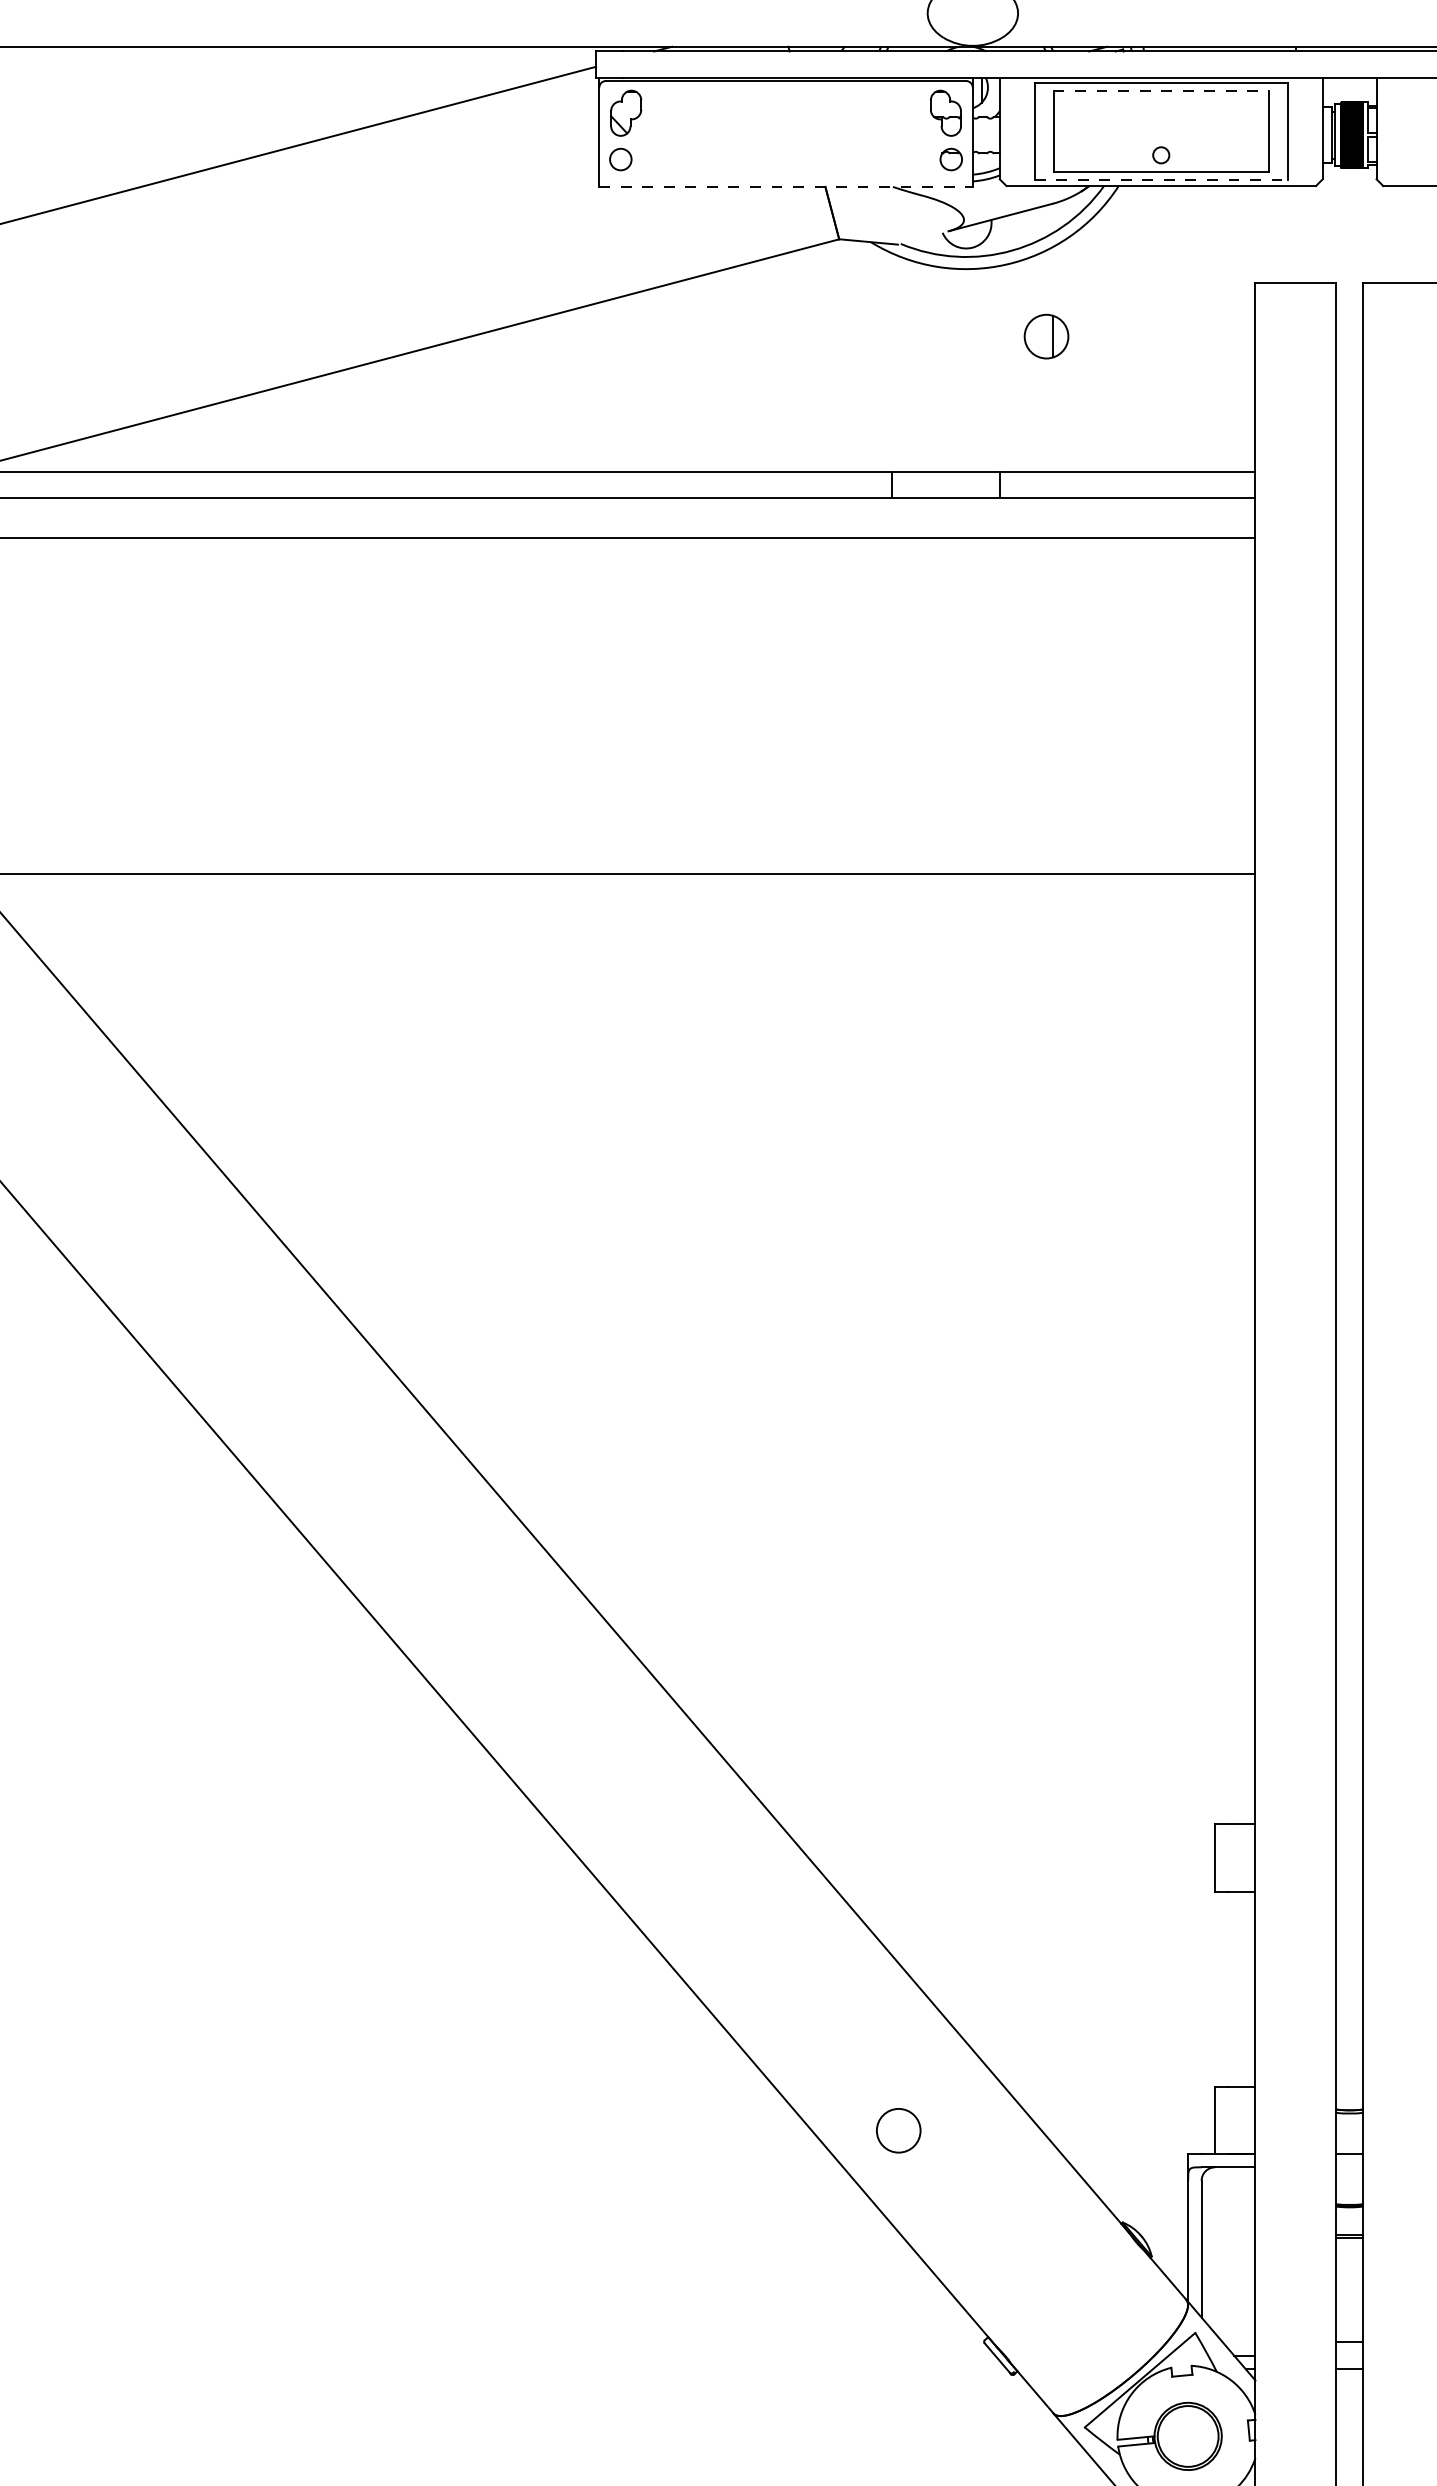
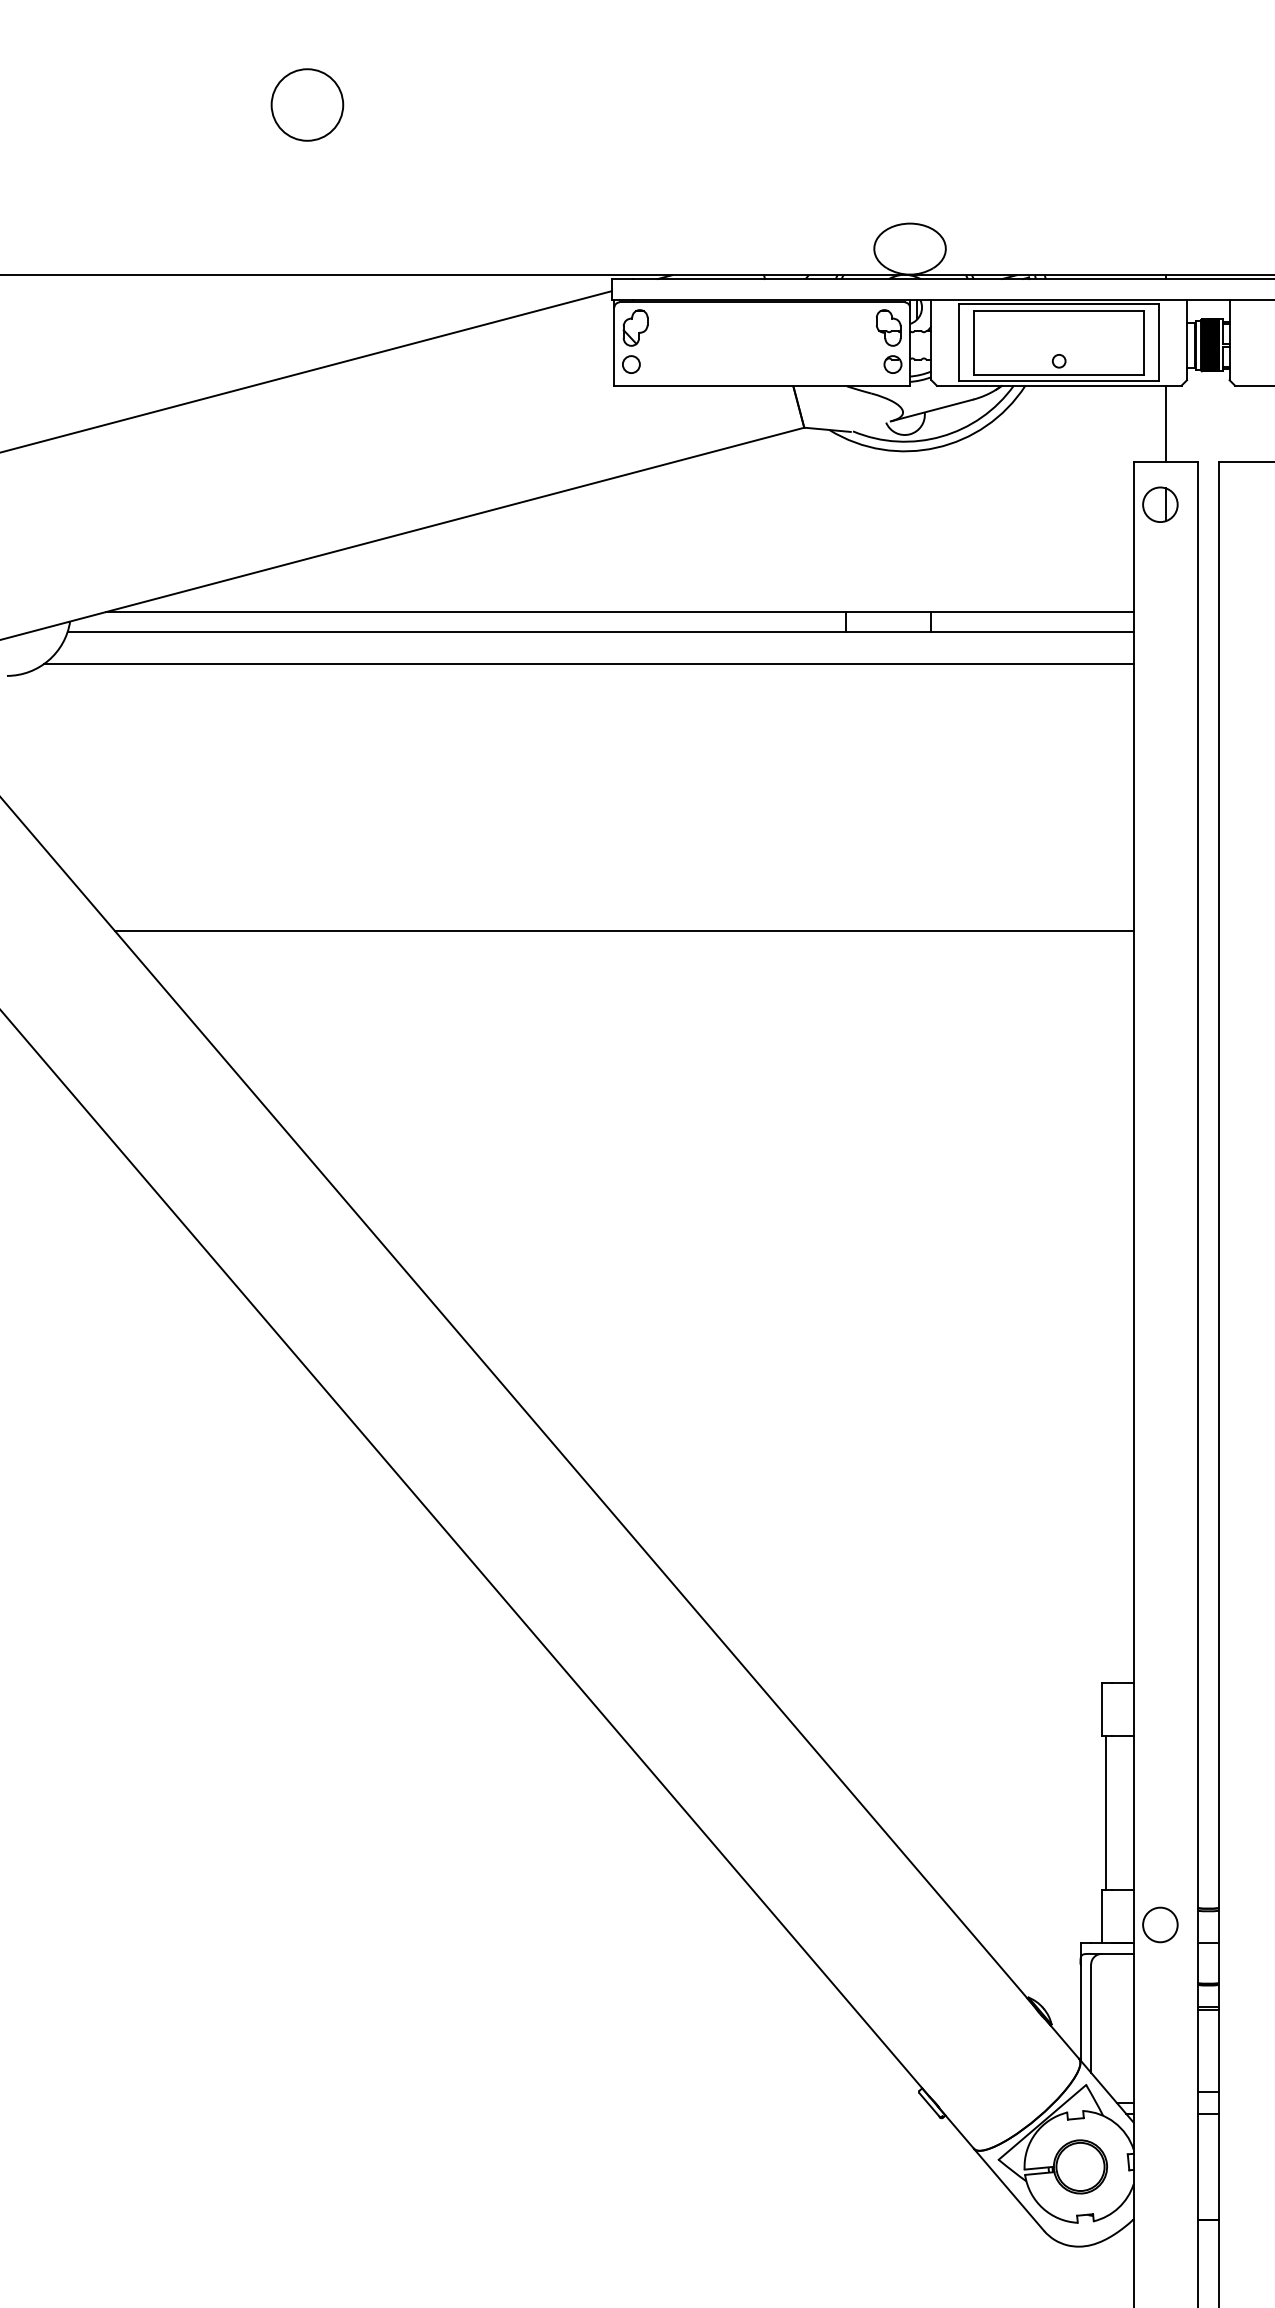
line: (1161, 91) -> (1059, 310), dashed -> solid
line: (1161, 179) -> (1059, 380), dashed -> solid
line: (786, 187) -> (762, 386), dashed -> solid
line: (1295, 233) -> (1165, 423), added
part: (1046, 336) -> (1160, 504), moved
line: (1221, 1988) -> (1106, 1812), added
circle: (898, 2130) -> (1160, 1924), moved

